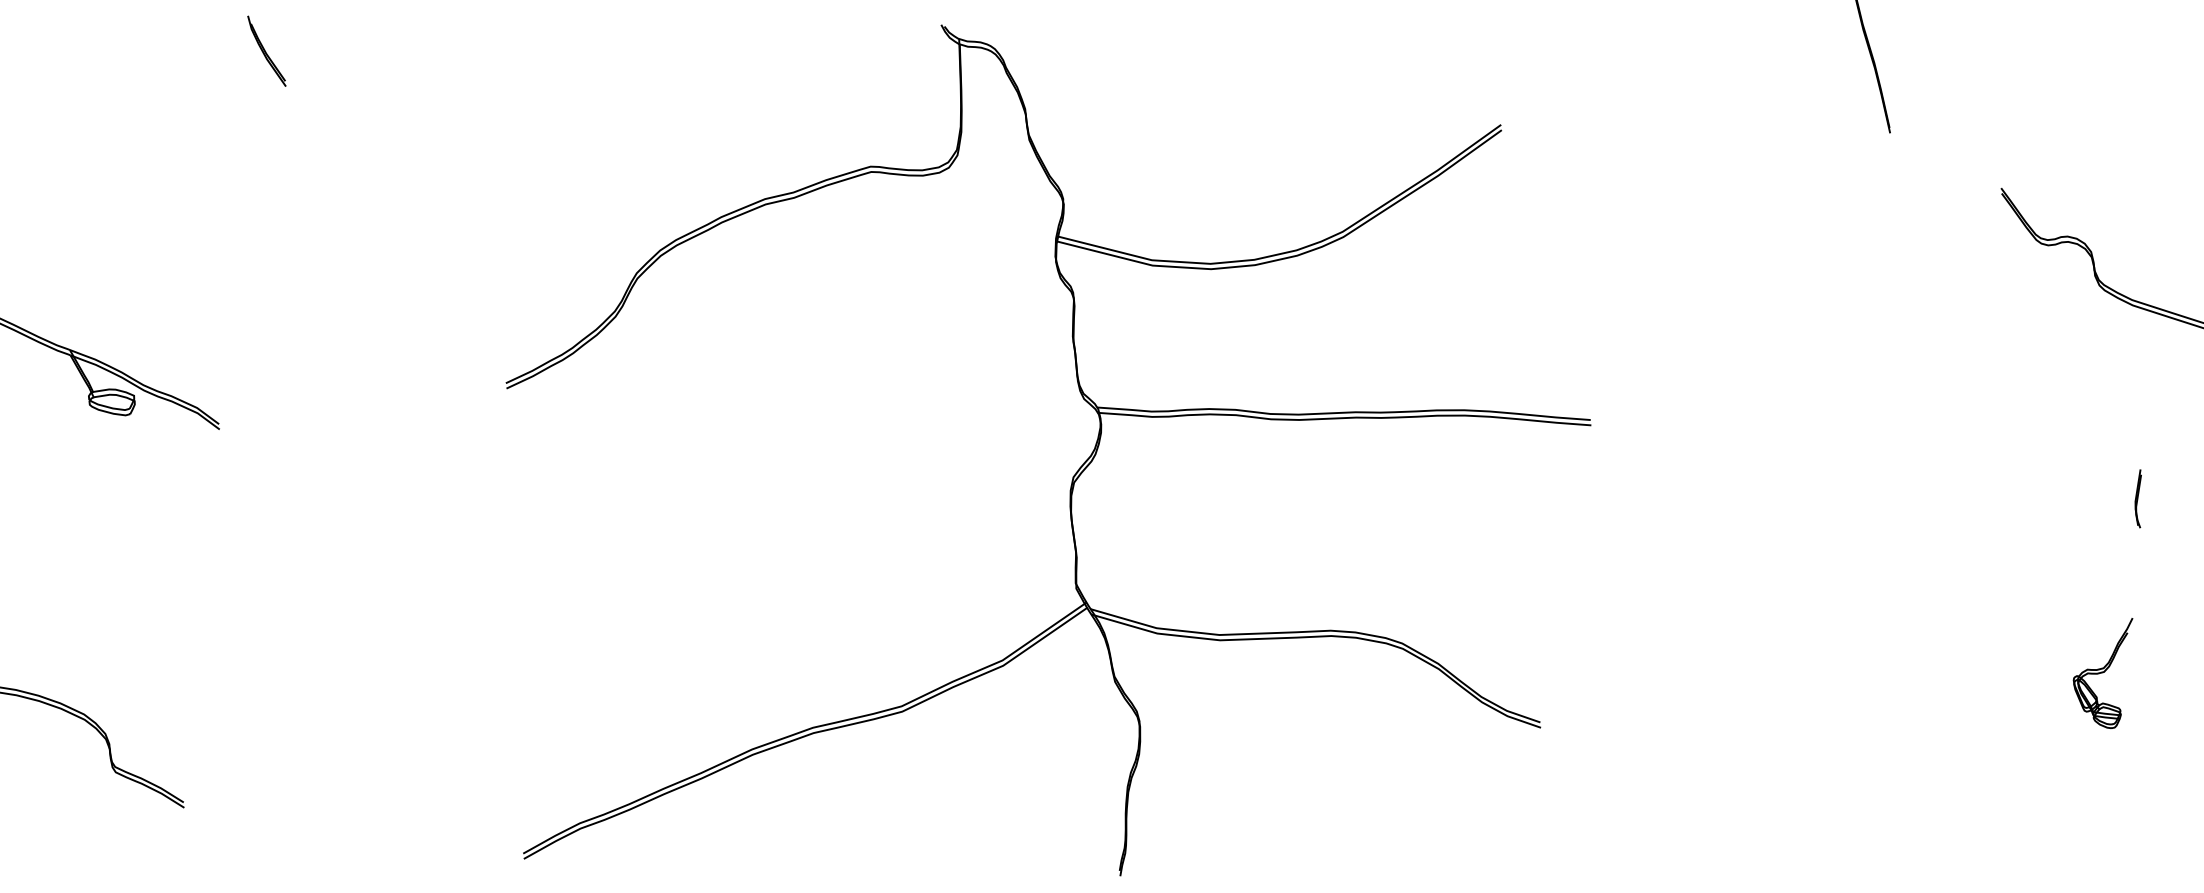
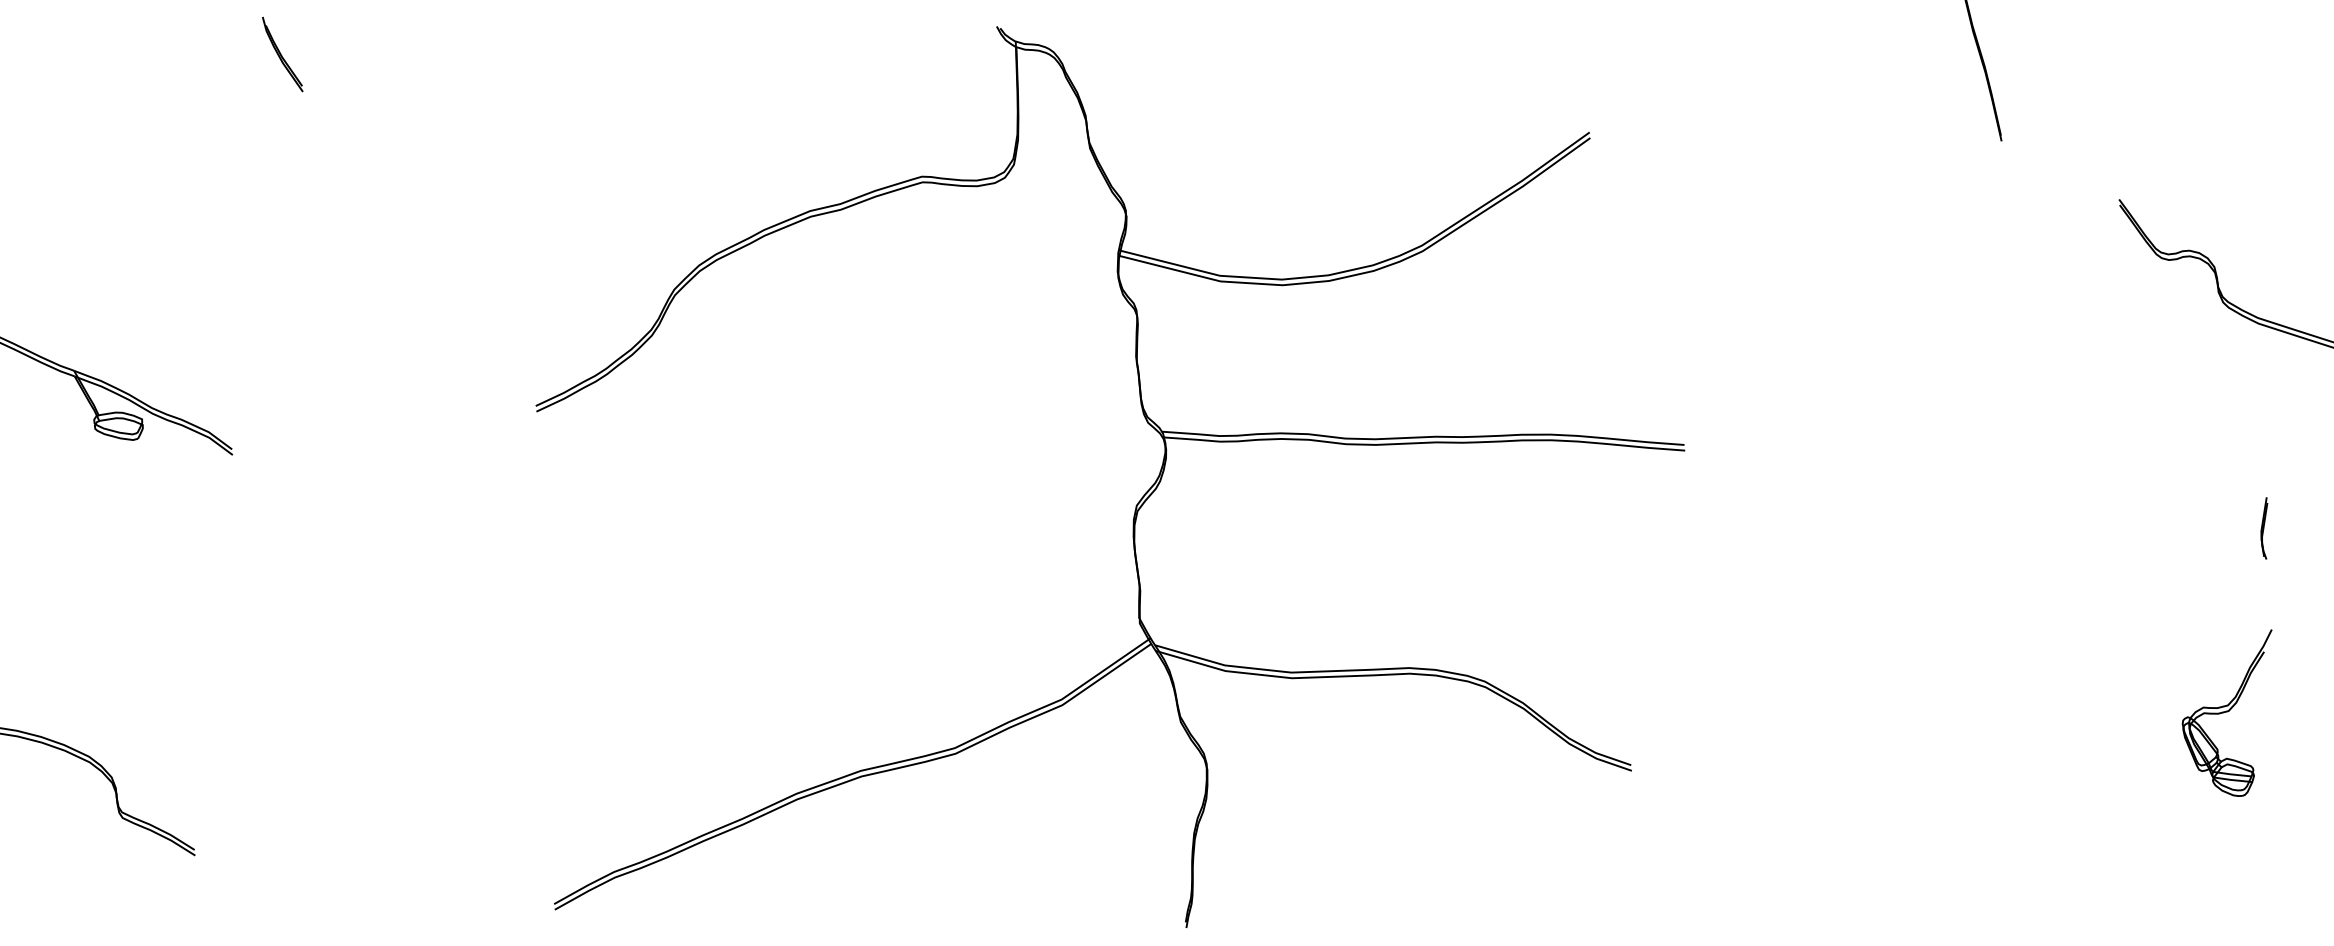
part: (2102, 673) -> (2226, 713), size x1.43

